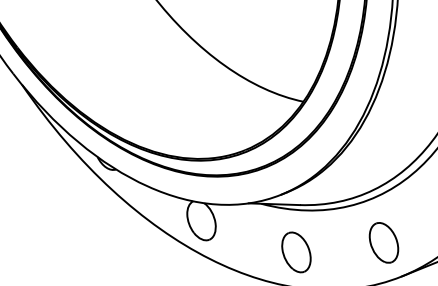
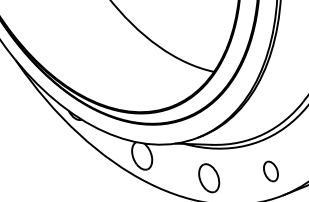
part: (383, 242) -> (270, 171), size x0.7

